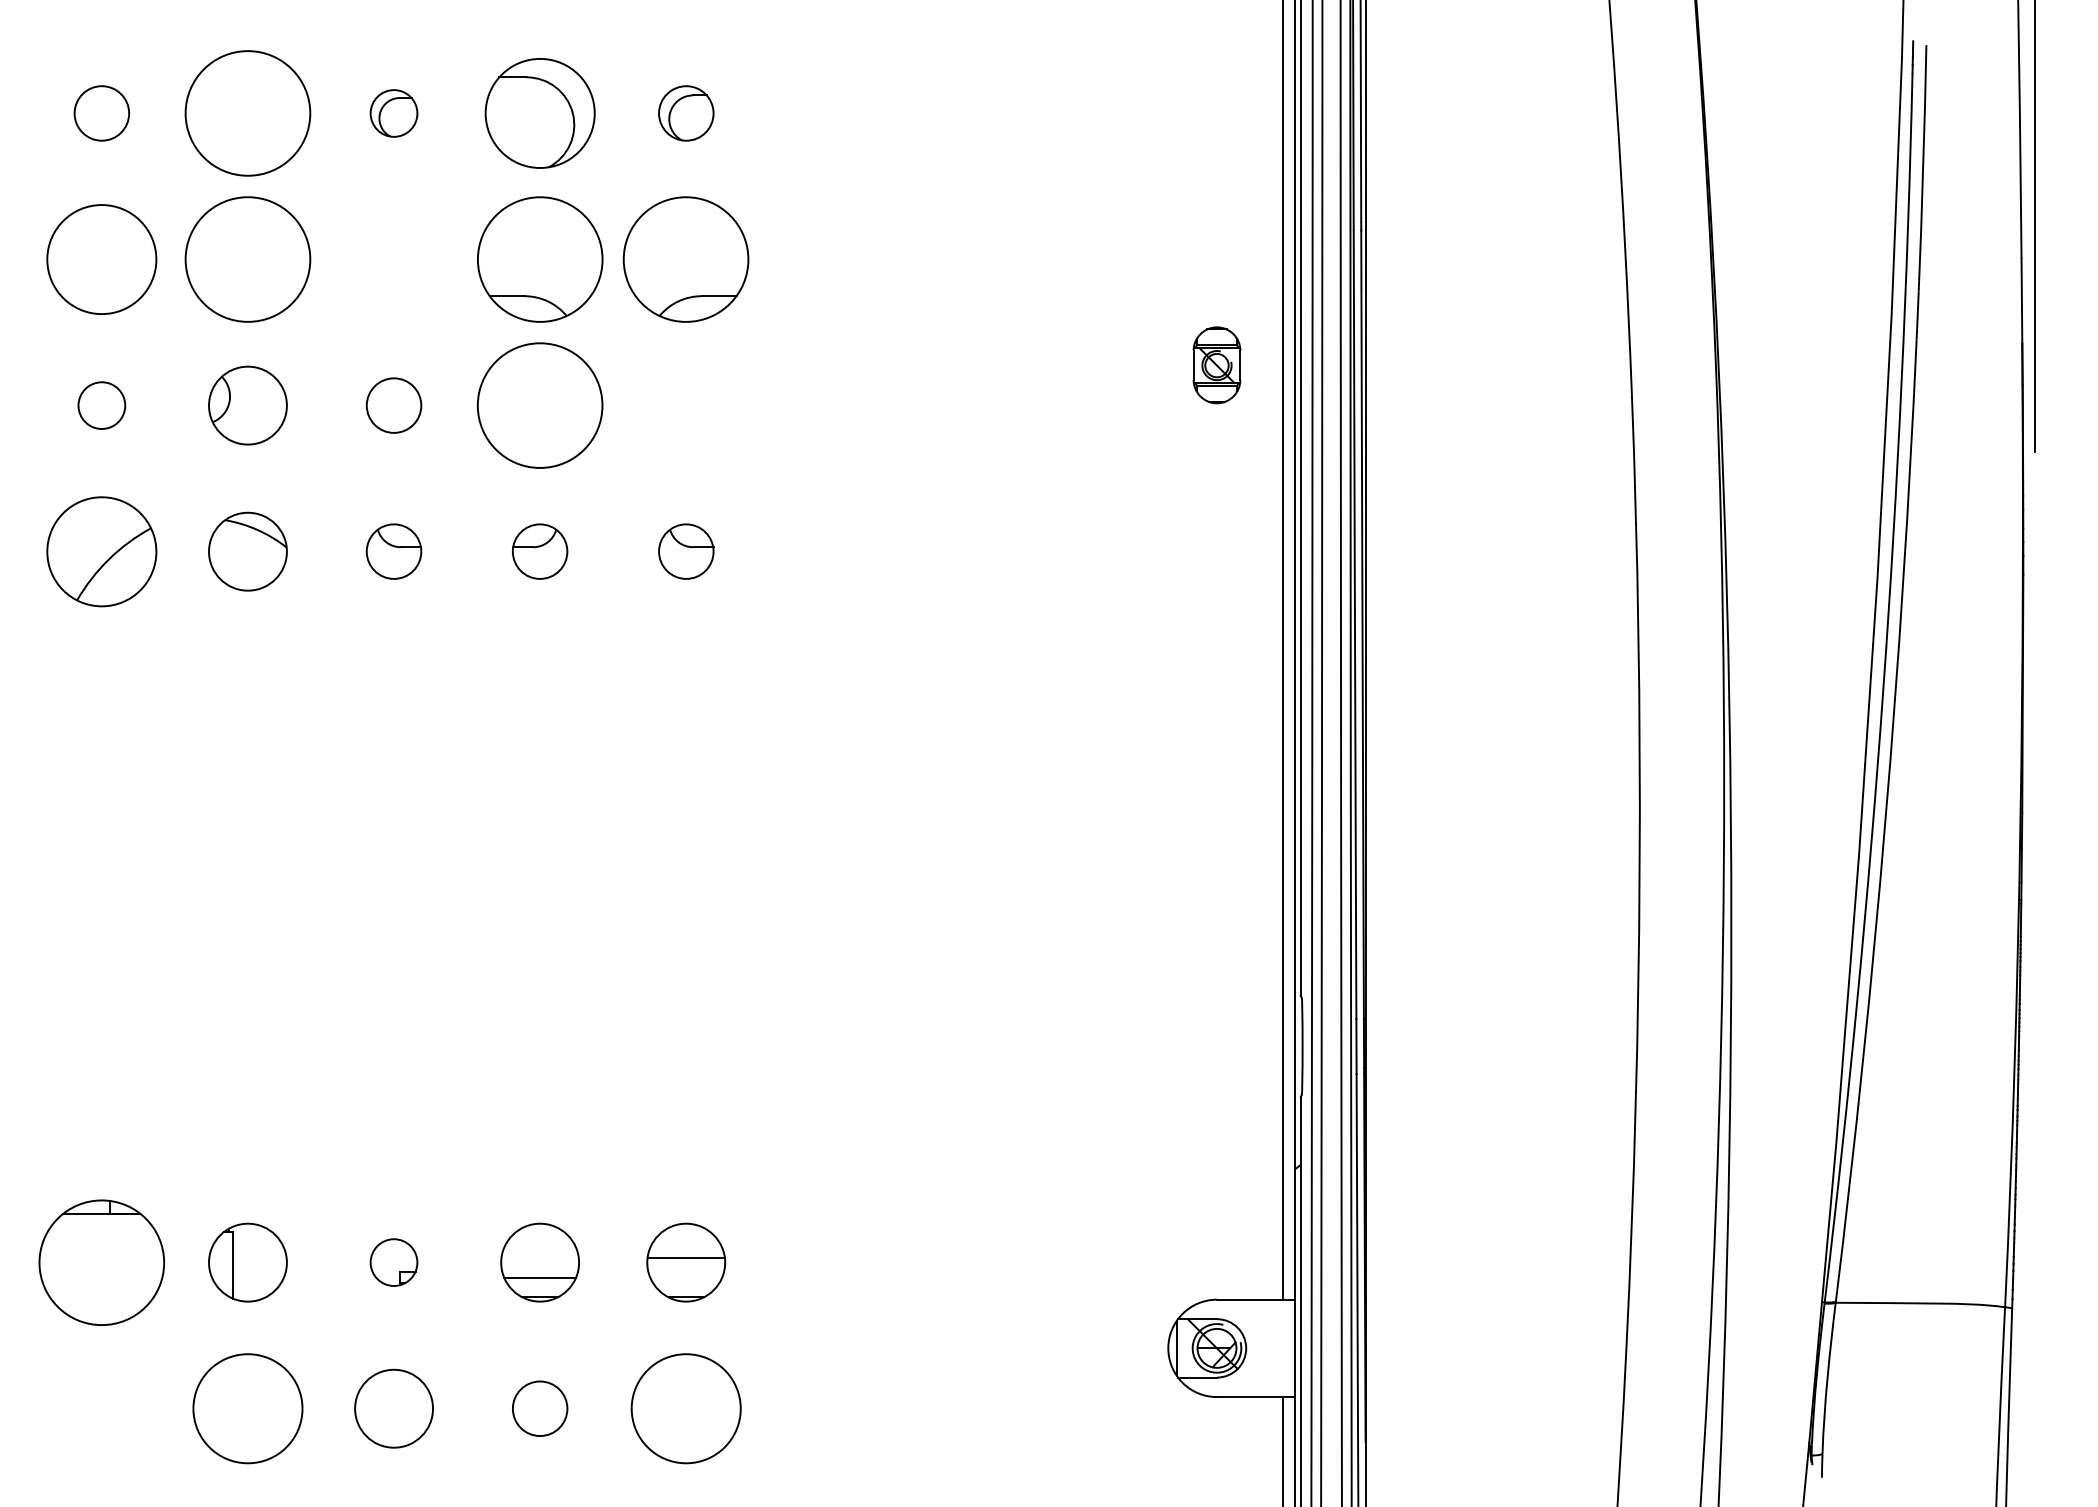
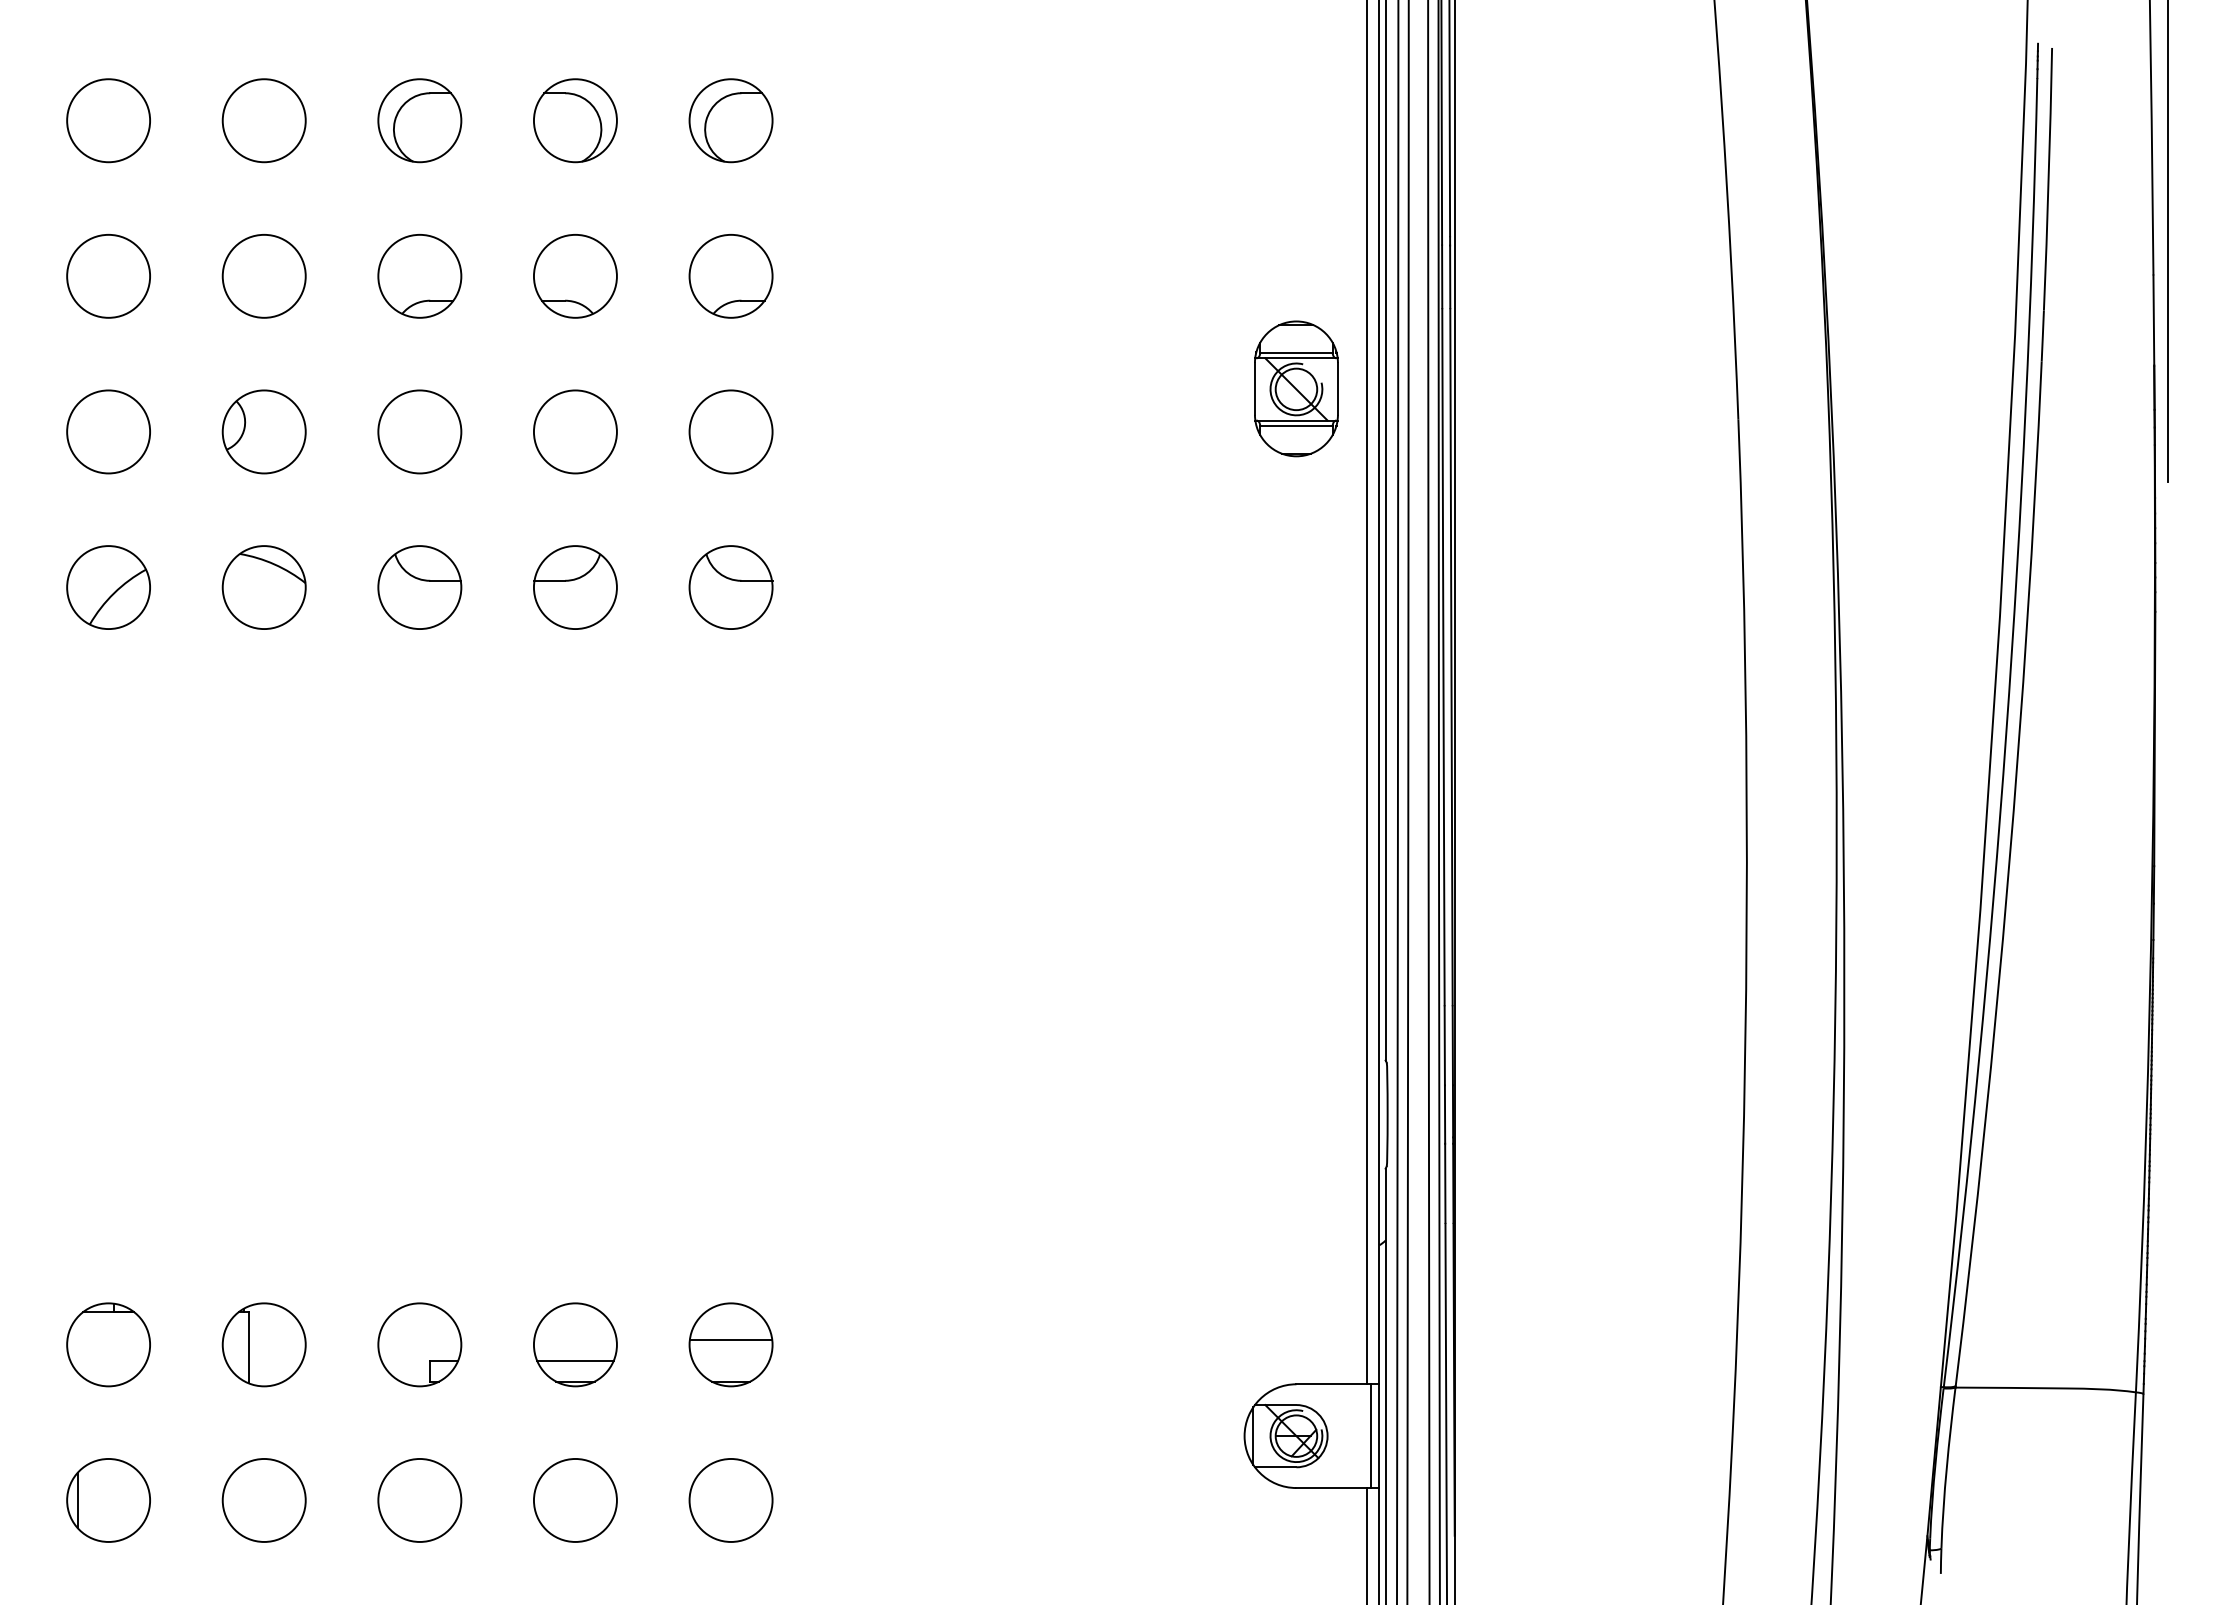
circle: (101, 113) -> (108, 120), size x1.43
circle: (247, 113) -> (263, 120), size x0.62
part: (393, 113) -> (419, 120), size x1.67
part: (539, 113) -> (574, 120), size x0.71
part: (686, 113) -> (731, 120), size x1.43
circle: (101, 259) -> (108, 276), size x0.71
circle: (247, 259) -> (263, 276), size x0.62
part: (393, 259) -> (419, 276), added
part: (539, 259) -> (574, 276), size x0.62
part: (686, 259) -> (731, 276), size x0.62
part: (1216, 365) -> (1295, 389), size x1.67
circle: (101, 405) -> (108, 431), size x1.67
circle: (394, 405) -> (420, 431), size x1.43
circle: (540, 405) -> (575, 431), size x0.62
circle: (686, 405) -> (731, 431), added
part: (101, 551) -> (108, 587), size x0.71
part: (393, 551) -> (419, 587), size x1.43
part: (539, 551) -> (574, 587), size x1.43
part: (686, 551) -> (731, 587), size x1.43
part: (101, 1262) -> (108, 1344), size x0.62
part: (393, 1262) -> (419, 1344), size x1.67
line: (1287, 1348) -> (1371, 1436), added
part: (101, 1408) -> (108, 1500), added
circle: (247, 1408) -> (263, 1500), size x0.71
circle: (540, 1408) -> (575, 1500), size x1.43
circle: (686, 1408) -> (731, 1500), size x0.71

